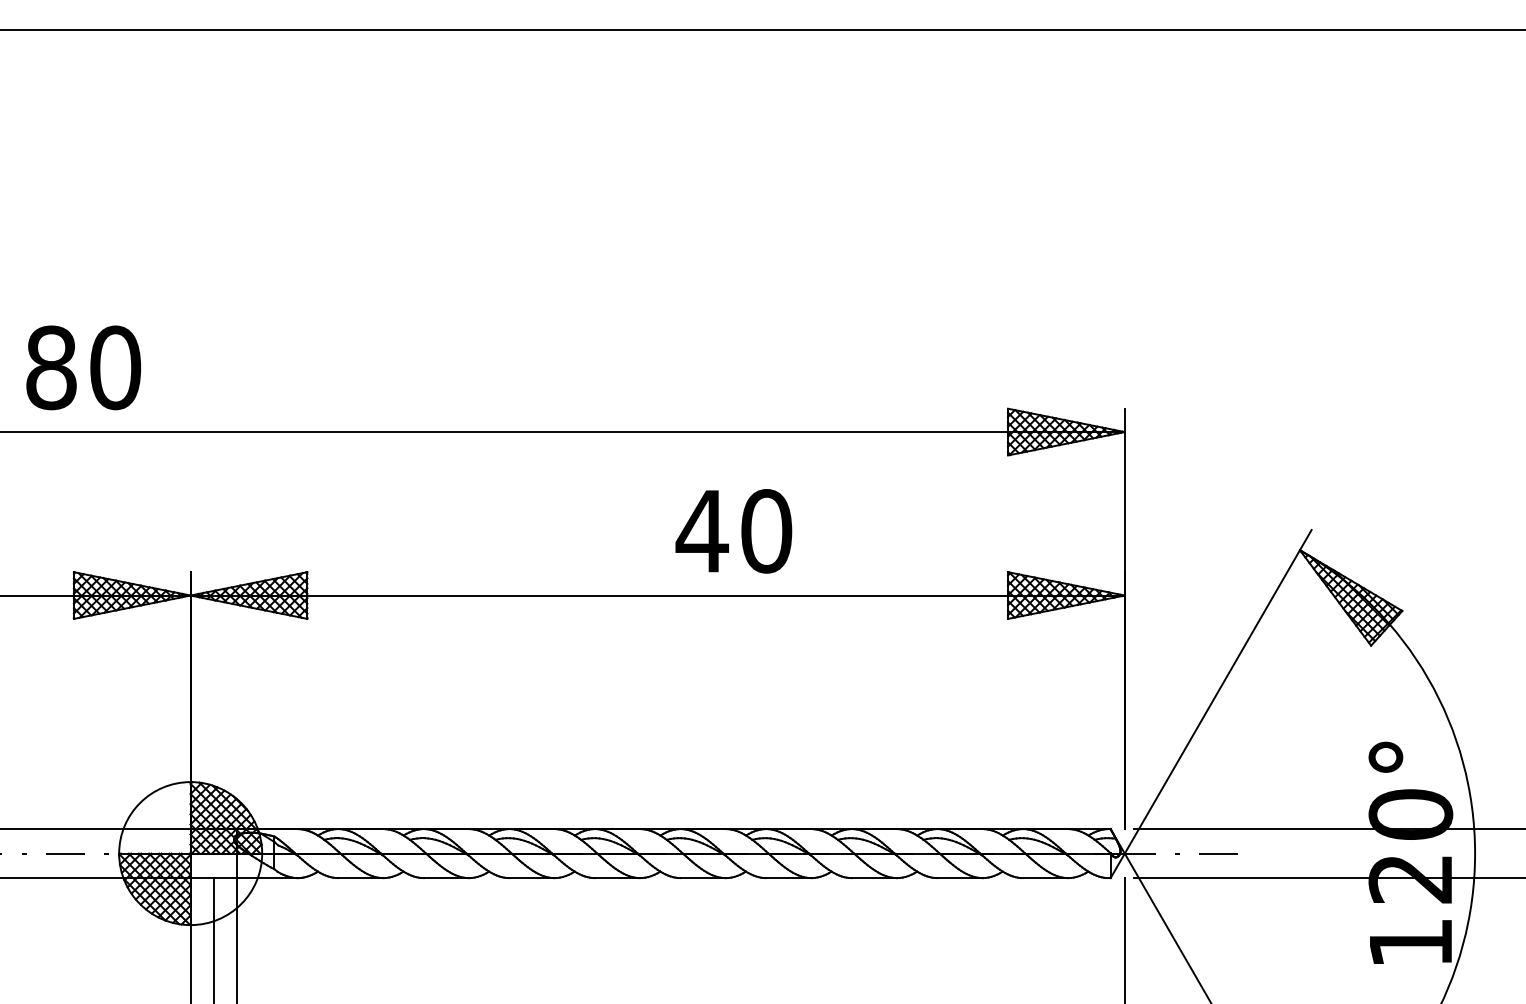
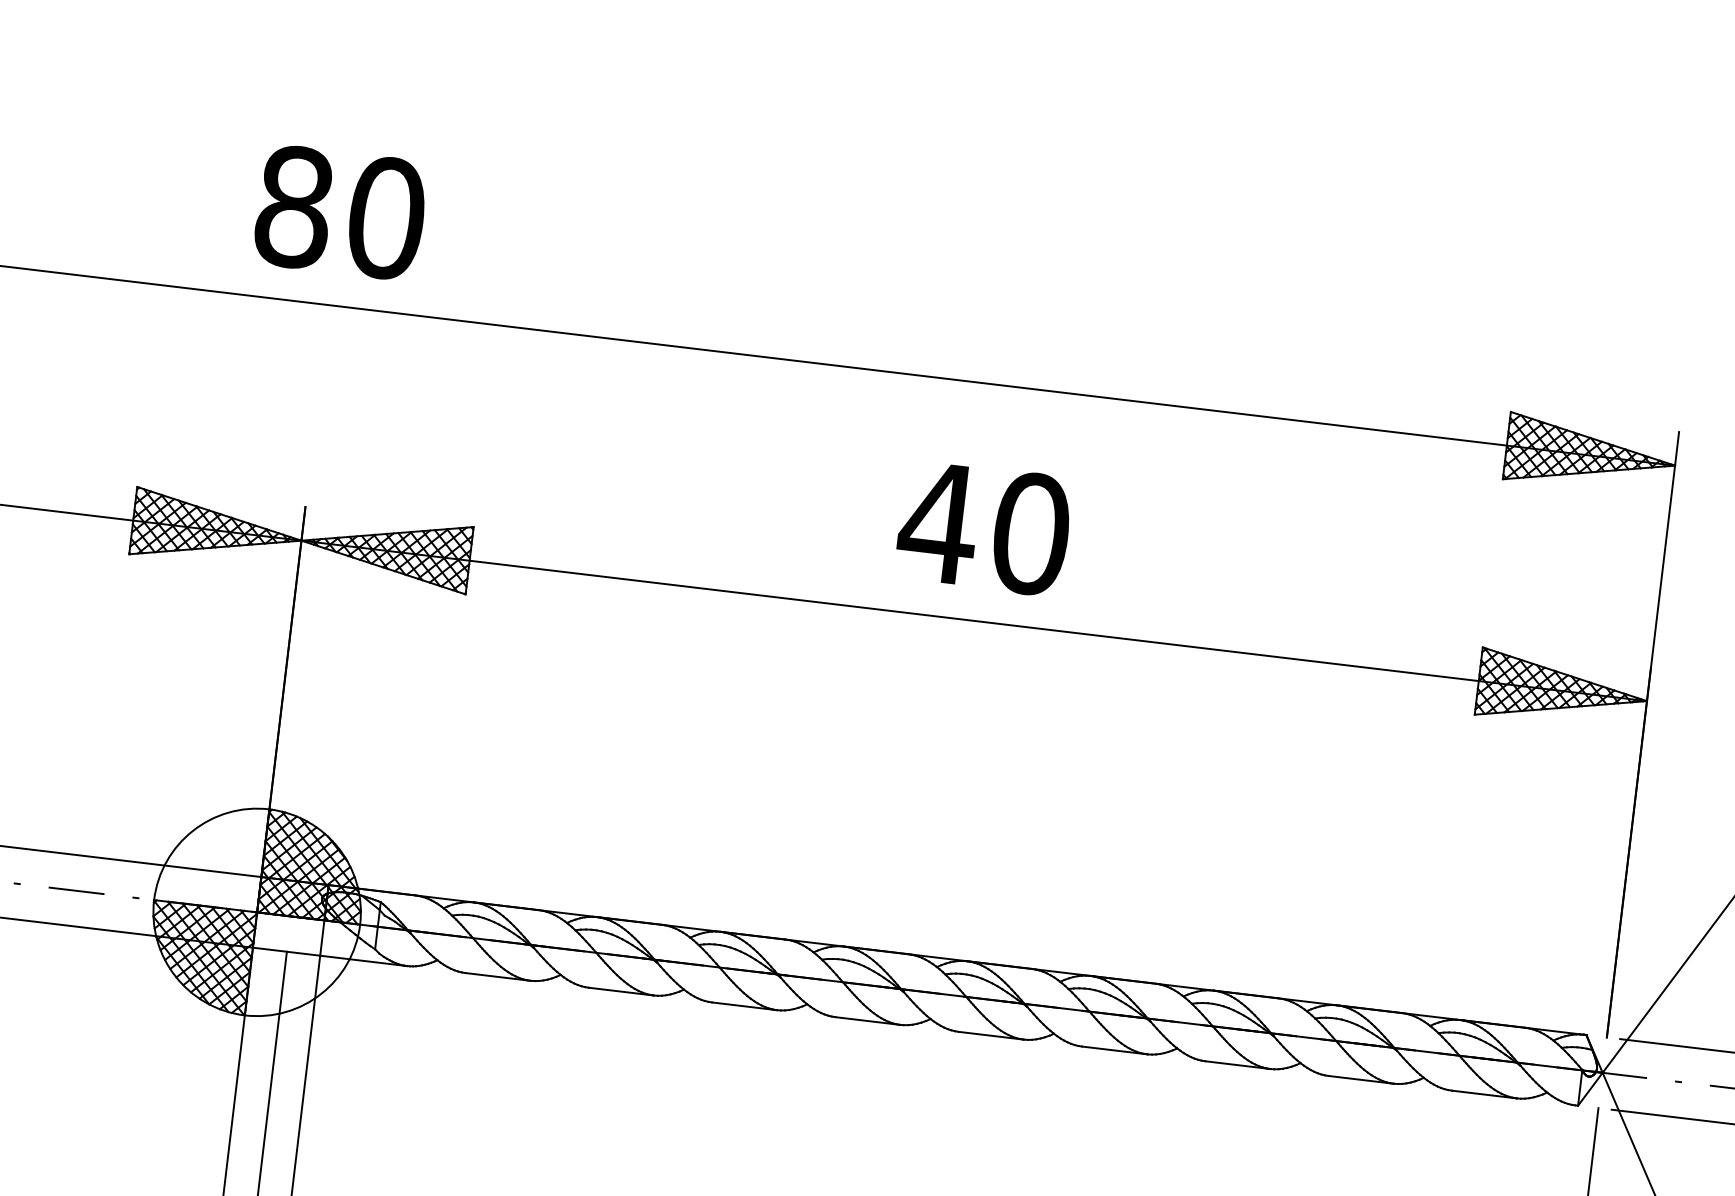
text: (83, 367) -> (340, 212), moved
text: (733, 531) -> (983, 528), moved

